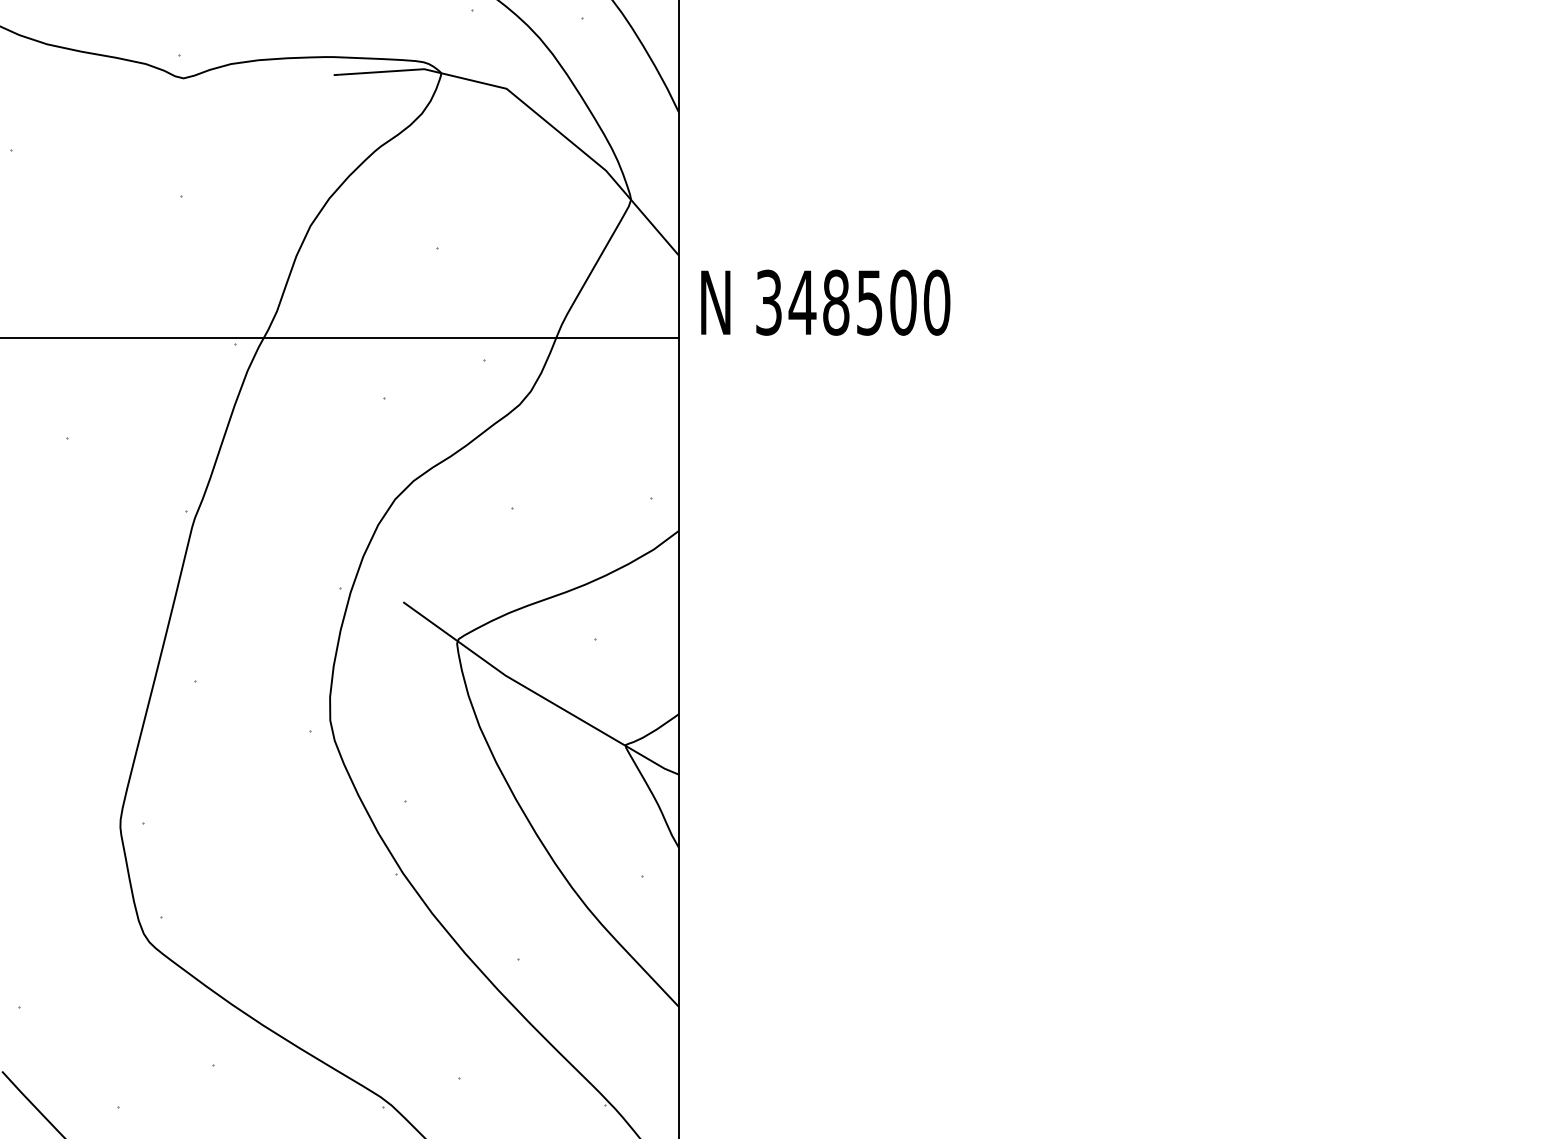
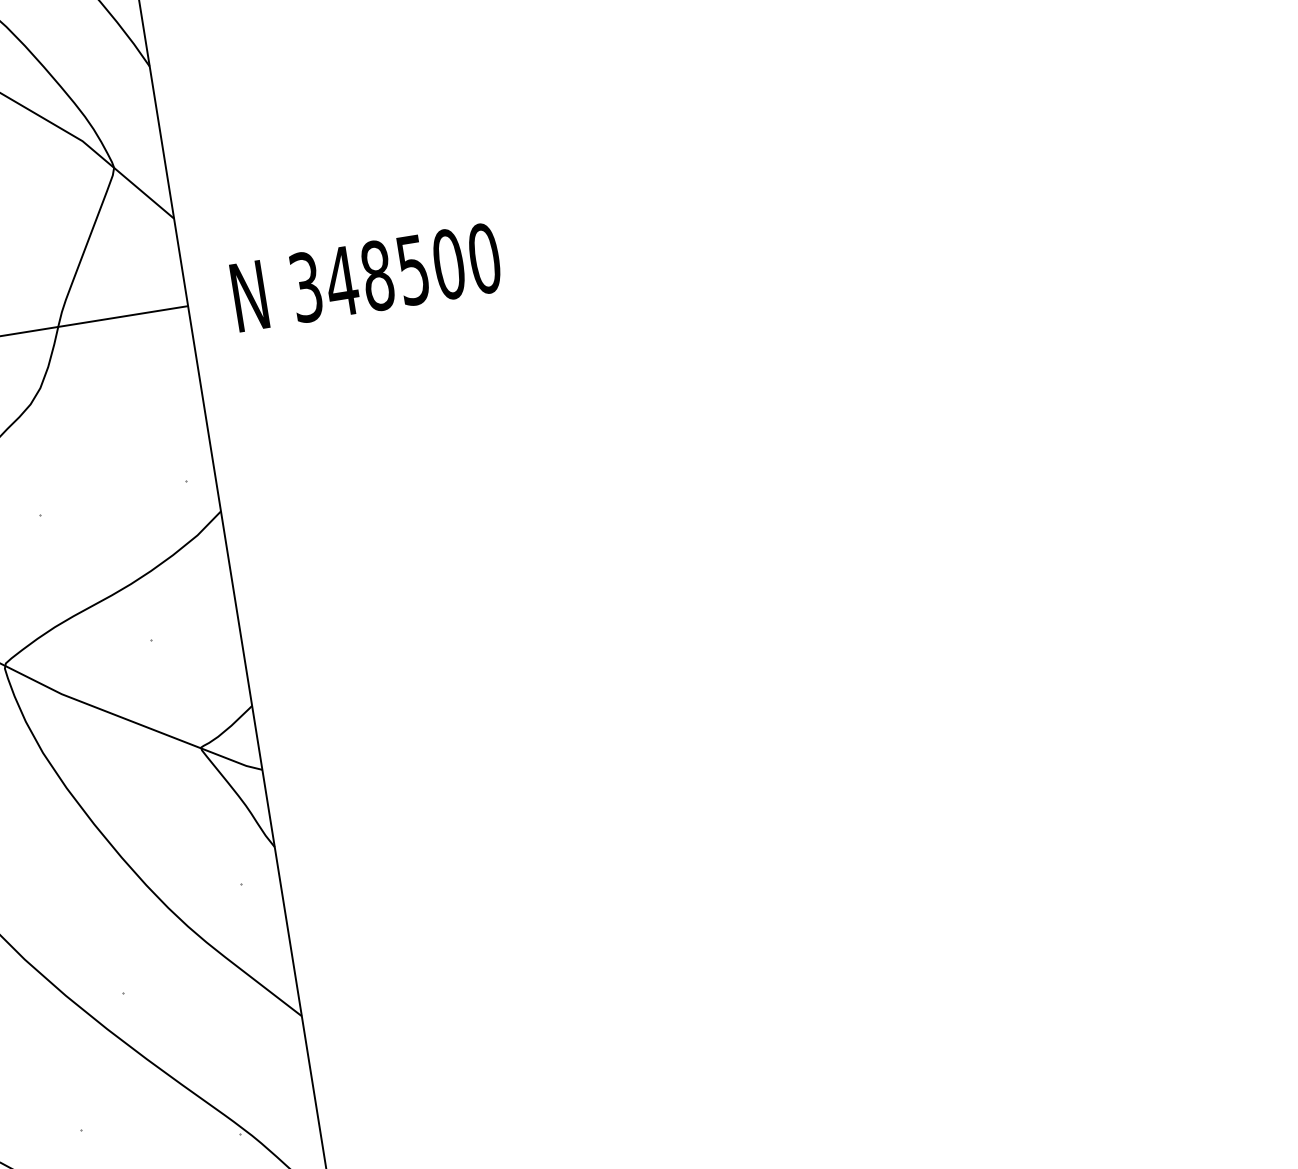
text: (825, 302) -> (366, 277), moved

